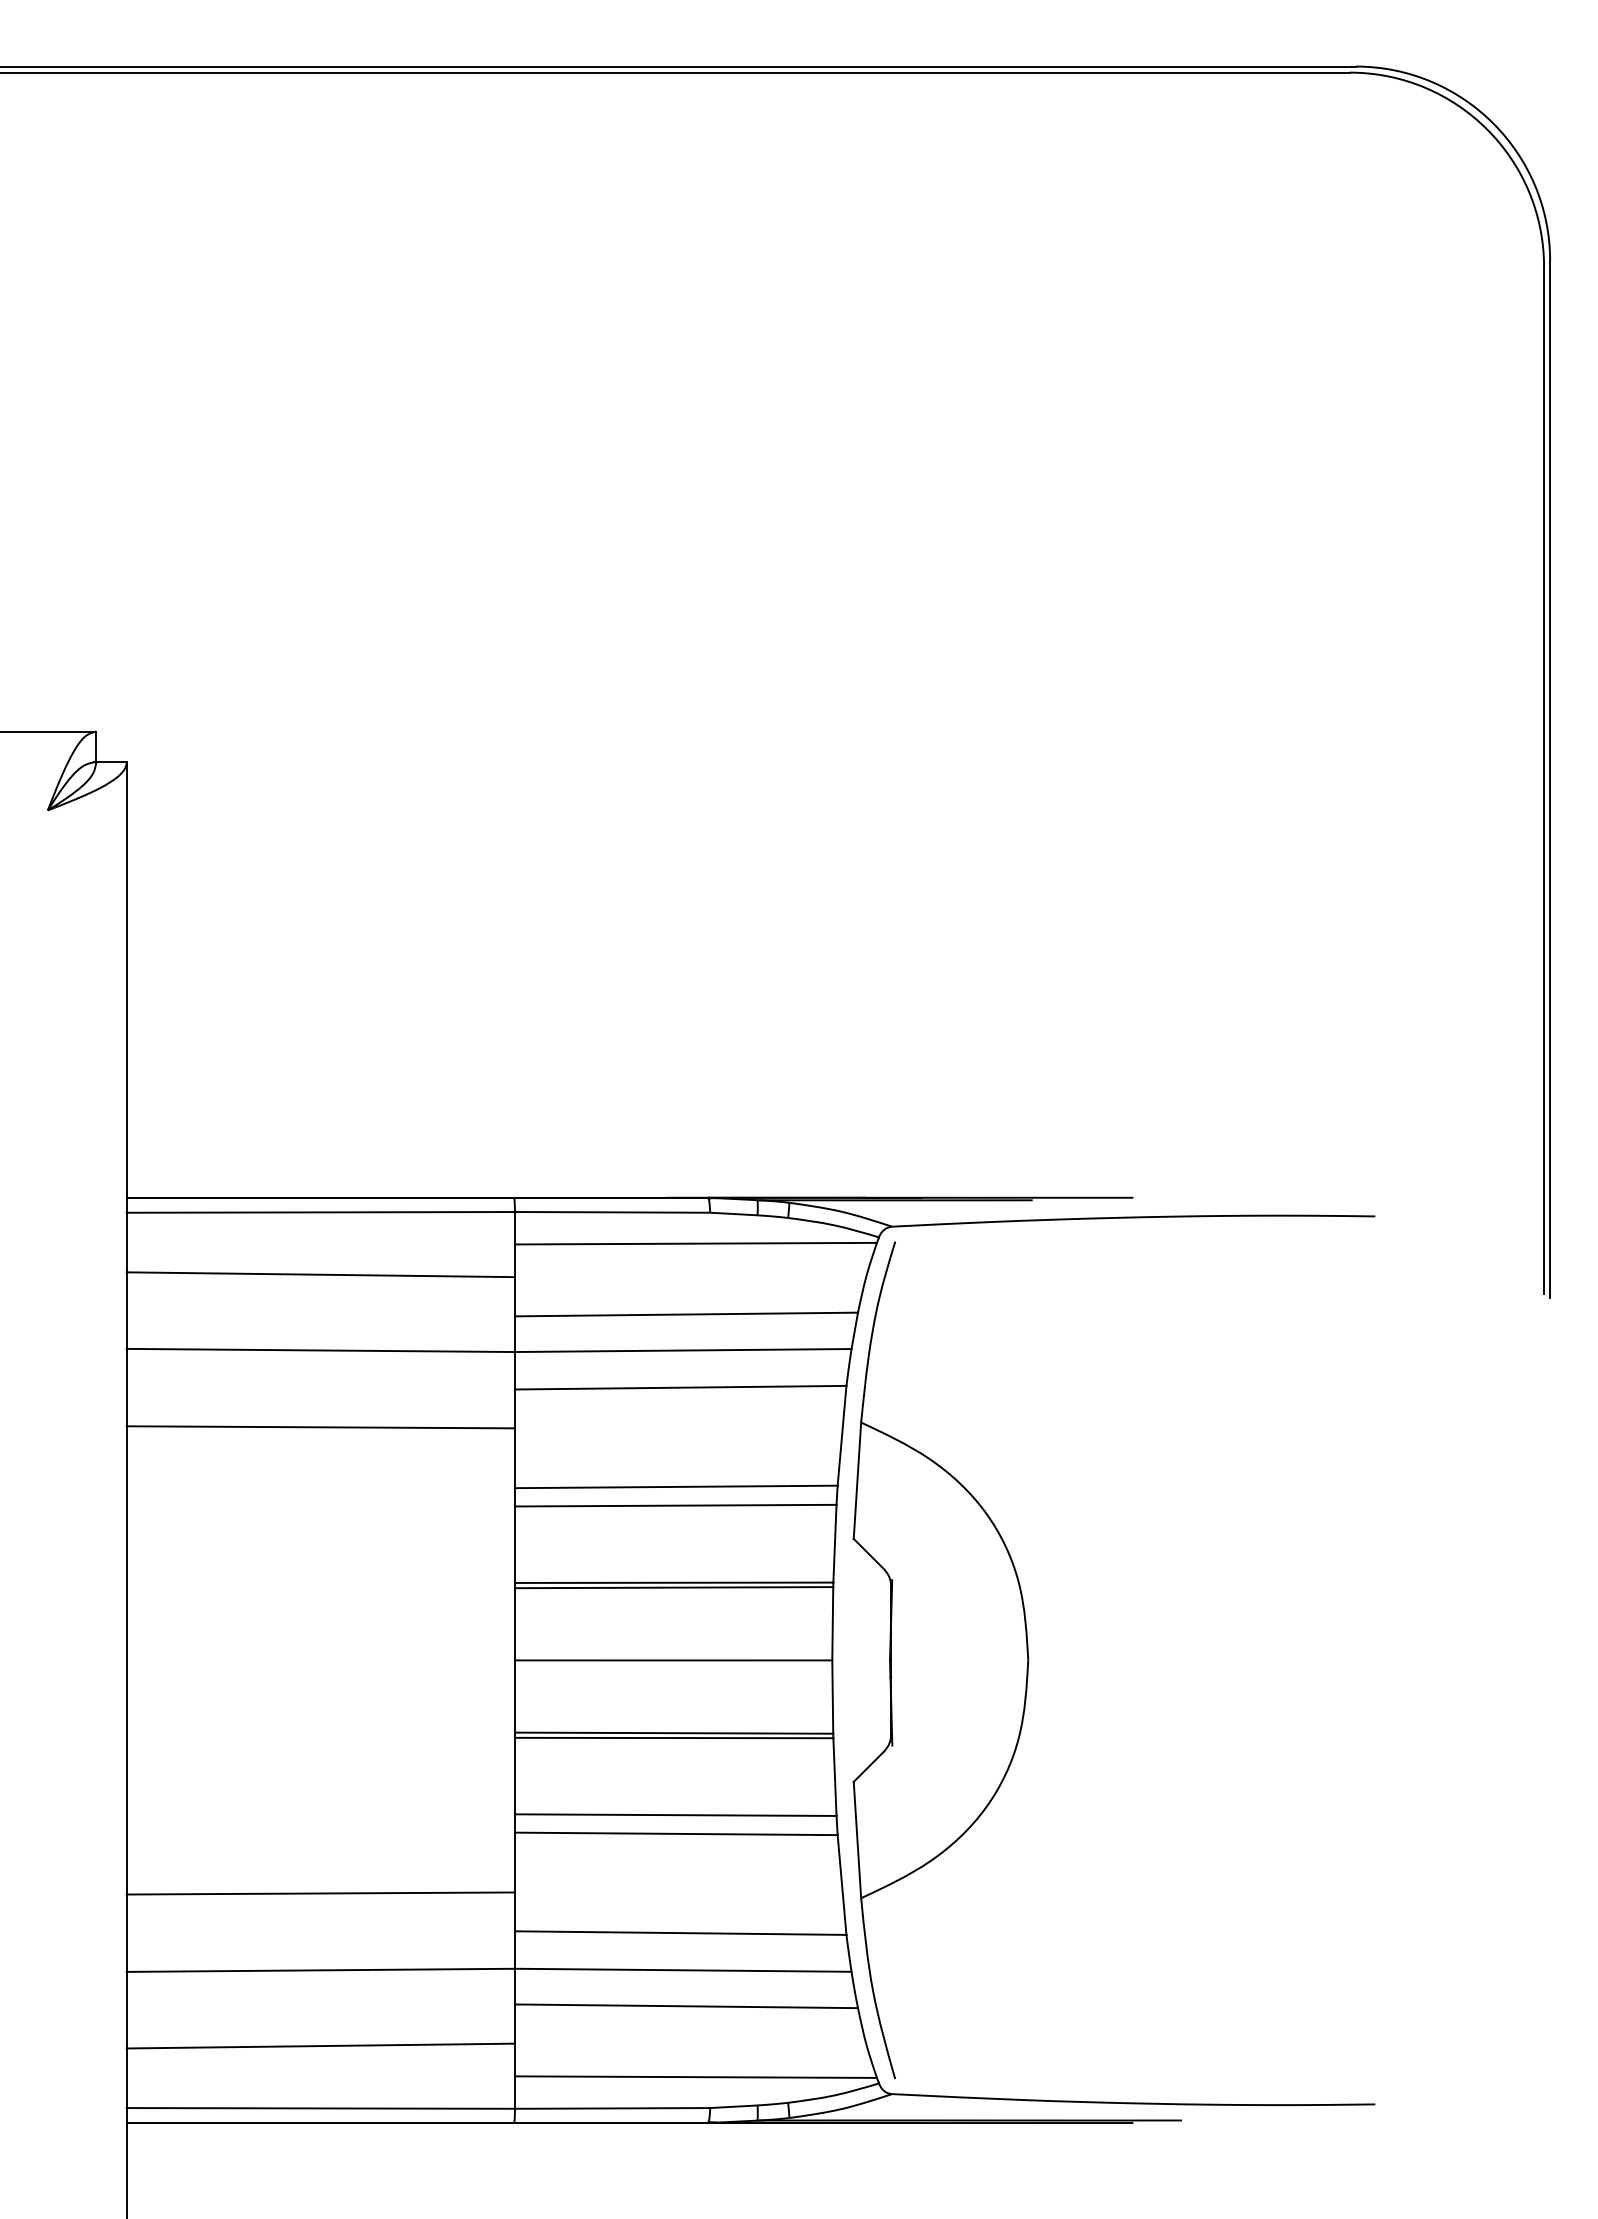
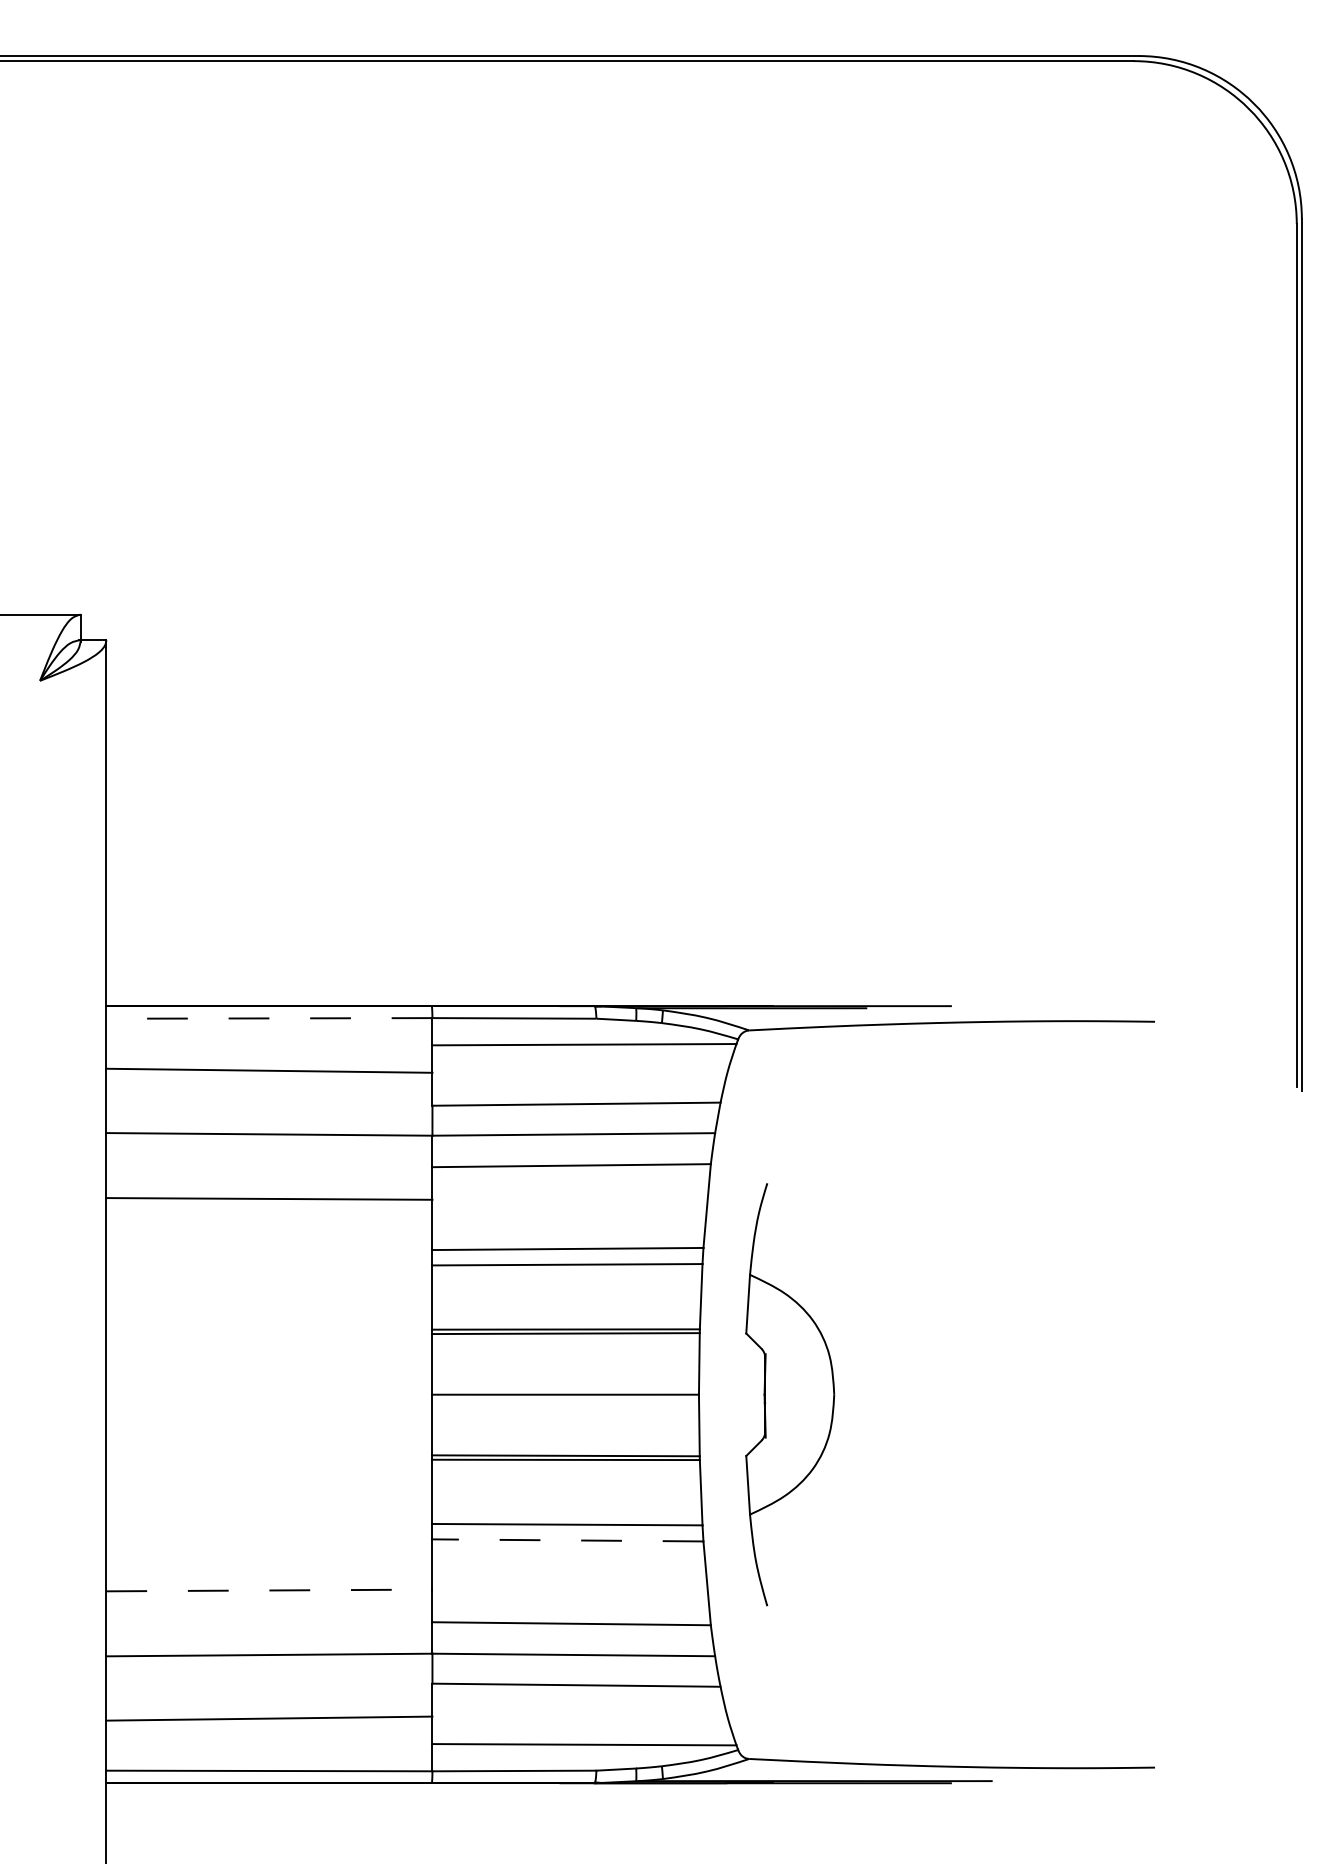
line: (320, 1212) -> (269, 1018), solid -> dashed
part: (940, 1660) -> (789, 1394), size x0.6
line: (675, 1833) -> (567, 1540), solid -> dashed
line: (321, 1893) -> (269, 1590), solid -> dashed

